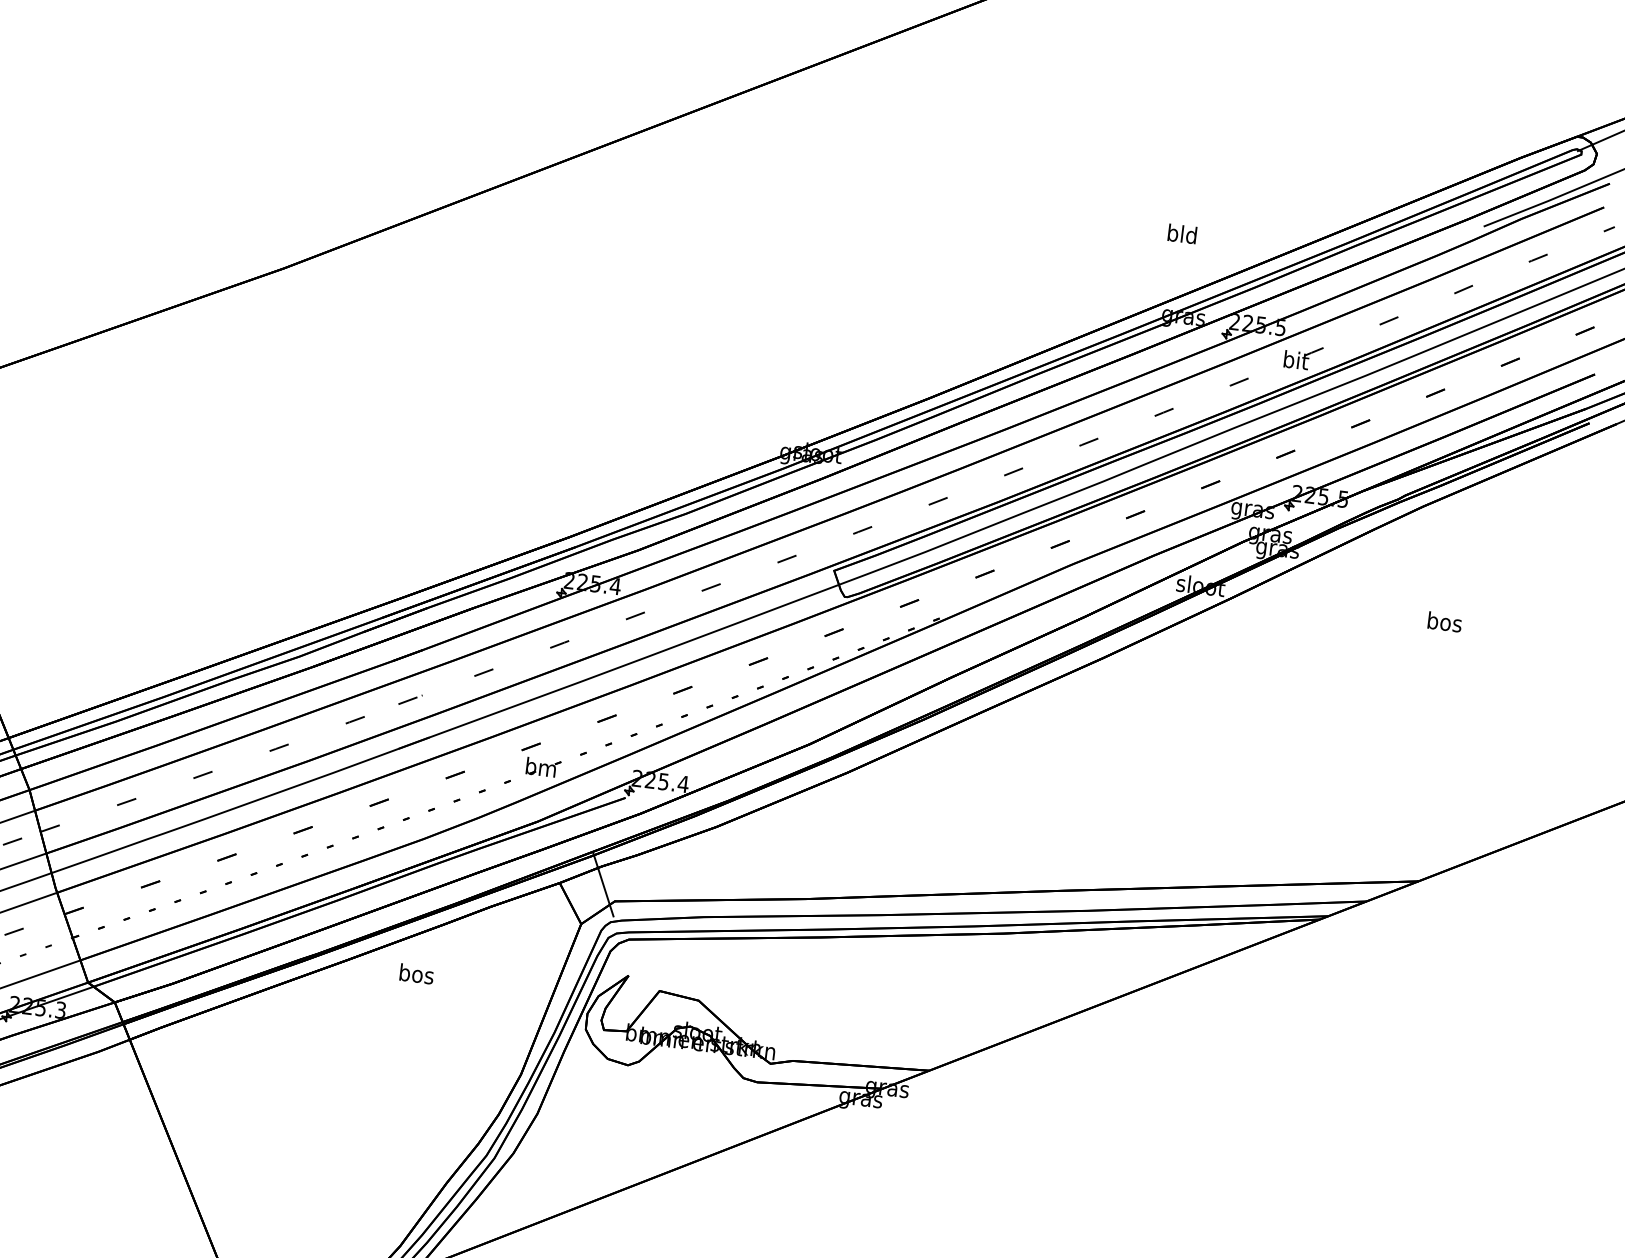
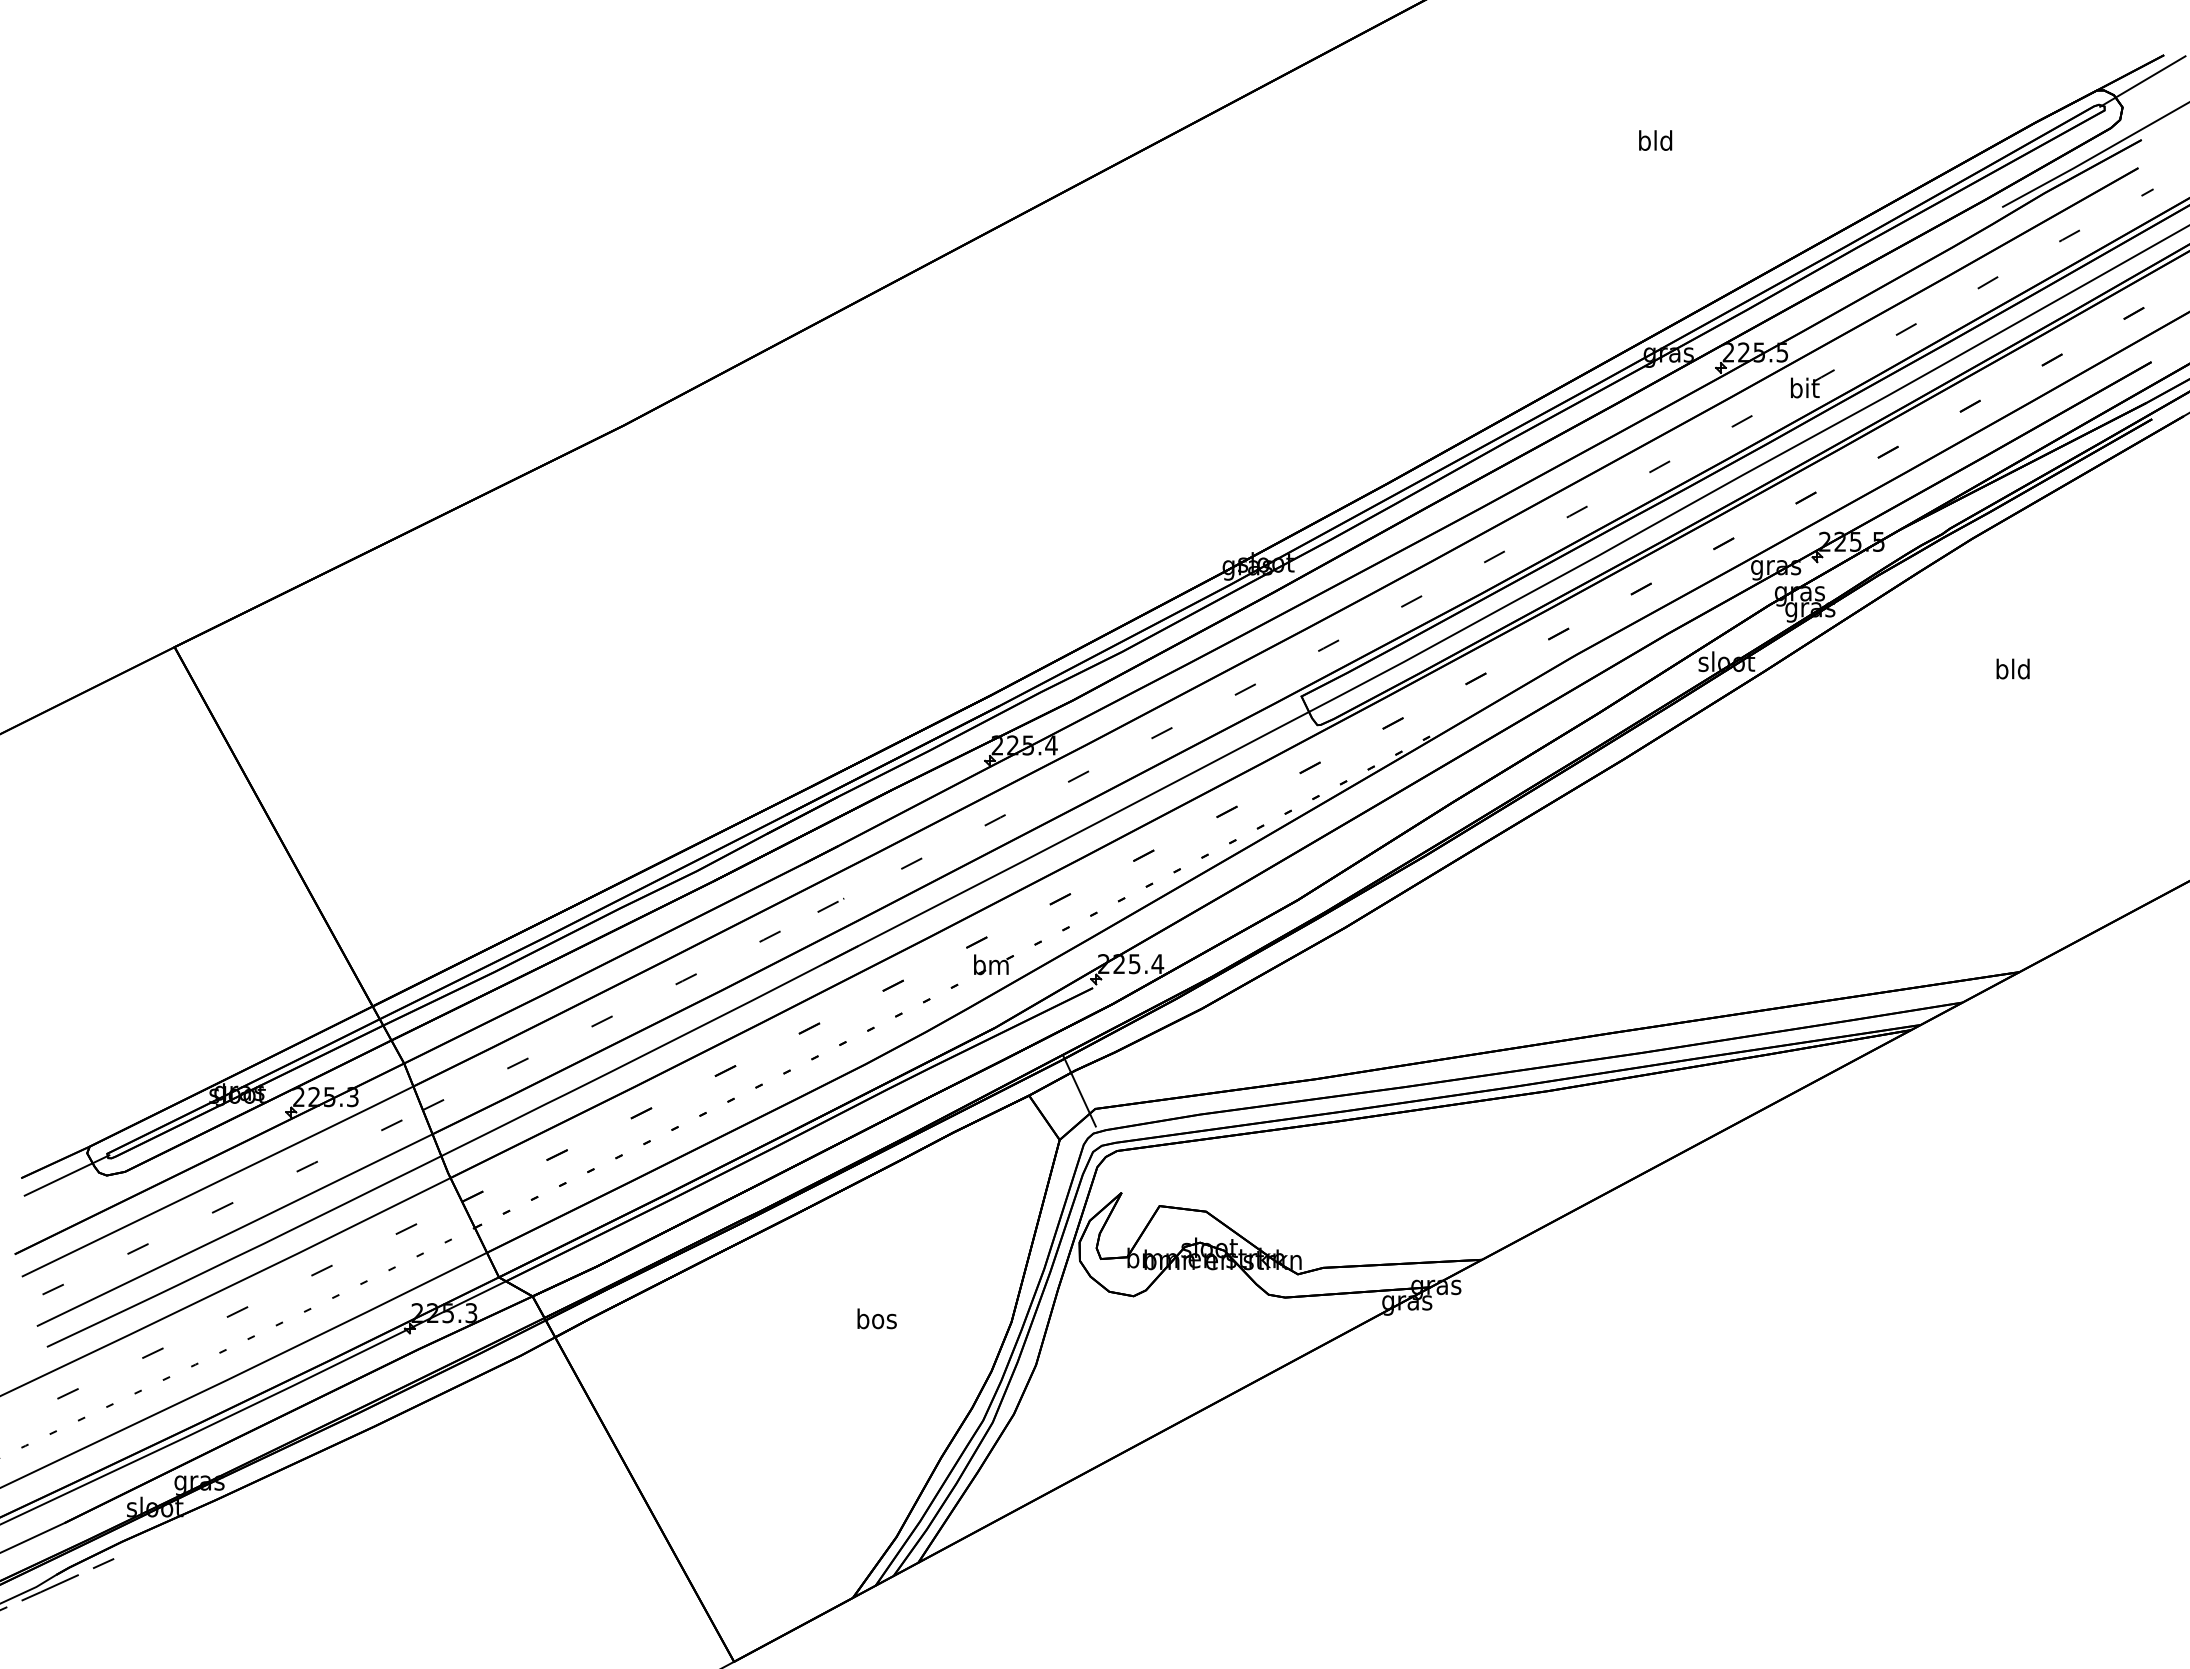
text: (1182, 233) -> (1655, 140), moved
text: (1445, 621) -> (2013, 668), bos -> bld
text: (416, 973) -> (876, 1318), moved

